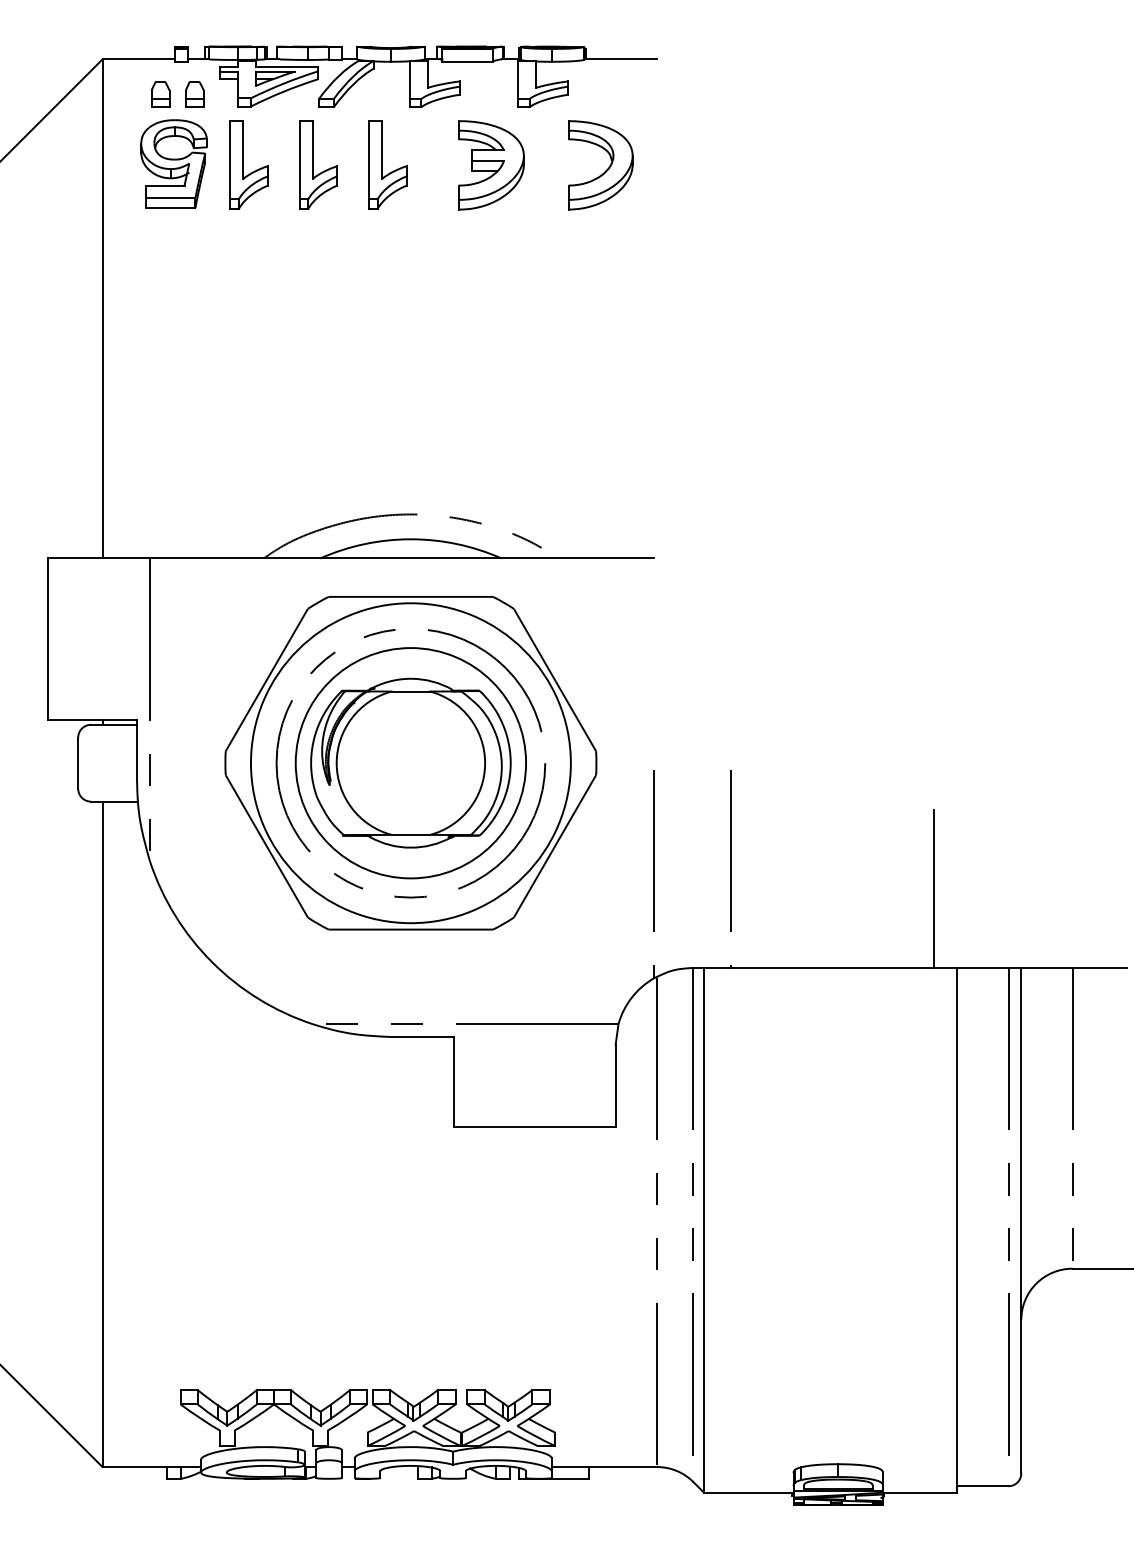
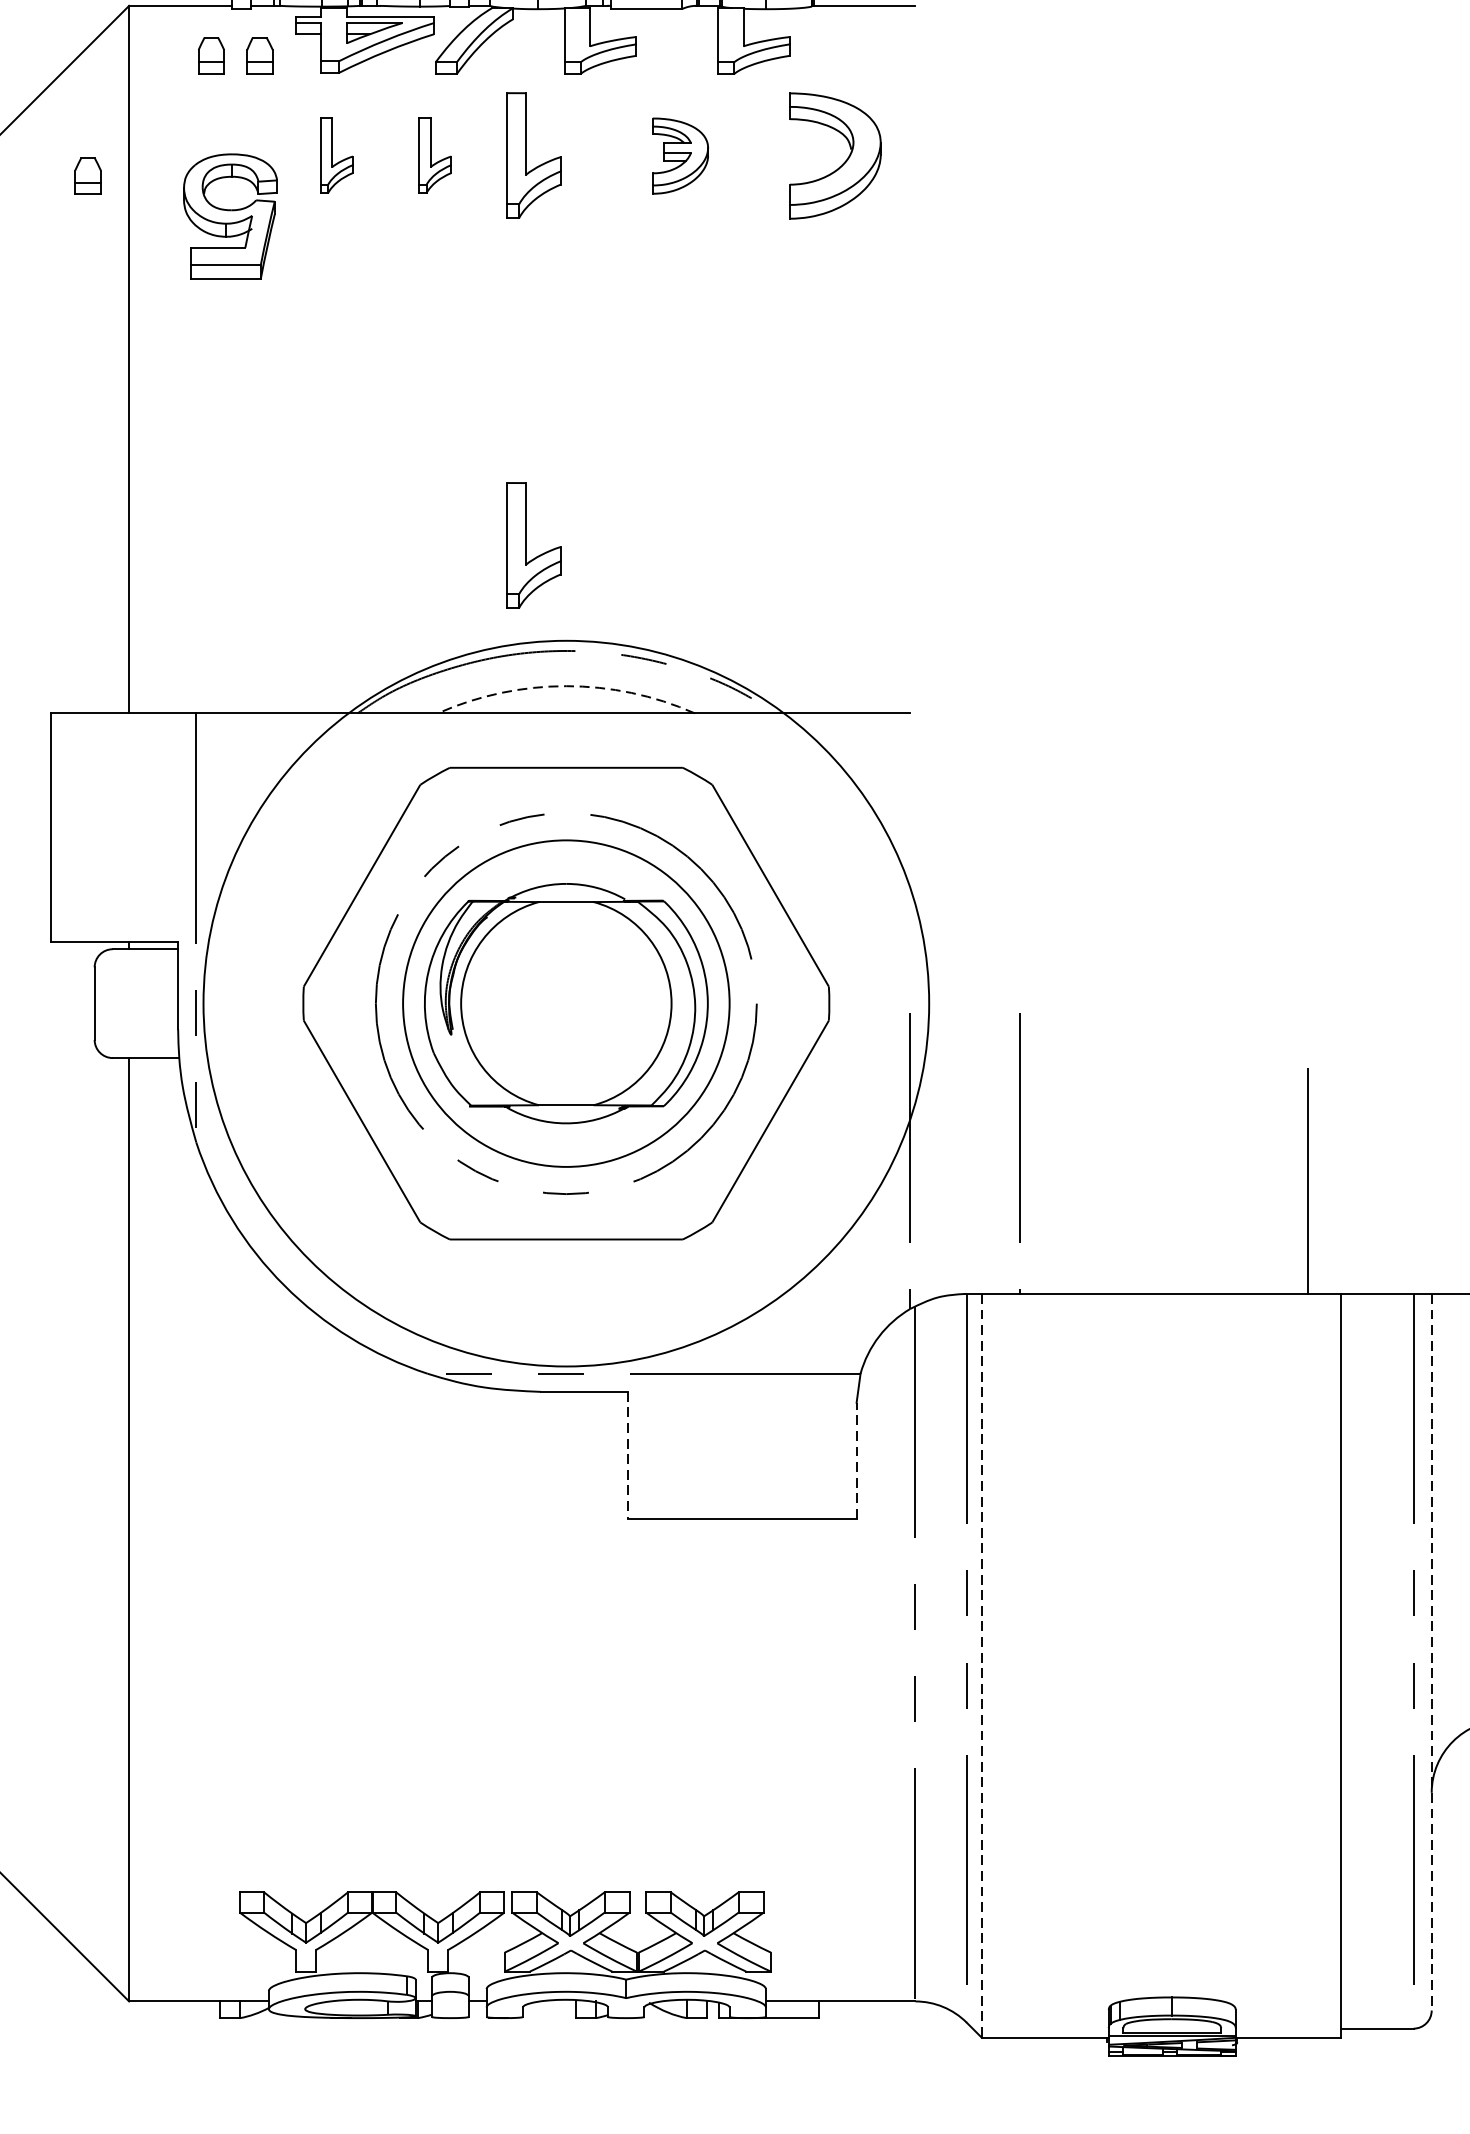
part: (173, 163) -> (229, 215), moved
part: (248, 164) -> (336, 154), size x0.6
part: (318, 164) -> (435, 154), size x0.6
part: (491, 165) -> (680, 156), size x0.6
part: (73, 179) -> (87, 176), added
part: (387, 439) -> (533, 544), added
arc: (410, 539) -> (565, 686), solid -> dashed
circle: (410, 763) -> (565, 1004), size x1.6
line: (454, 1081) -> (628, 1454), solid -> dashed
line: (615, 1085) -> (856, 1460), solid -> dashed
line: (1021, 1220) -> (1431, 1651), solid -> dashed
line: (703, 1230) -> (981, 1666), solid -> dashed

